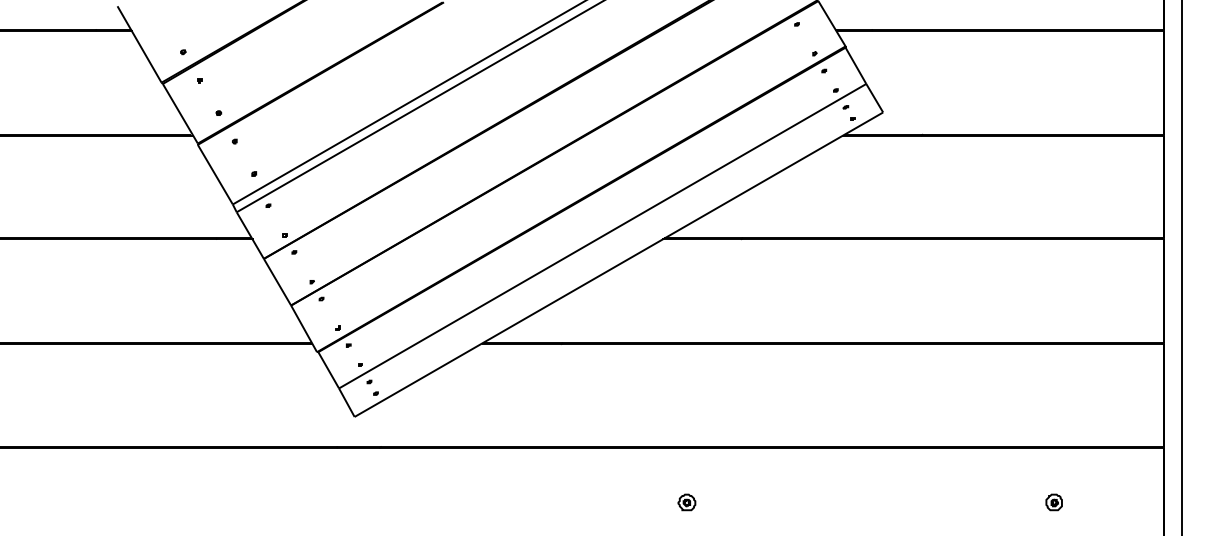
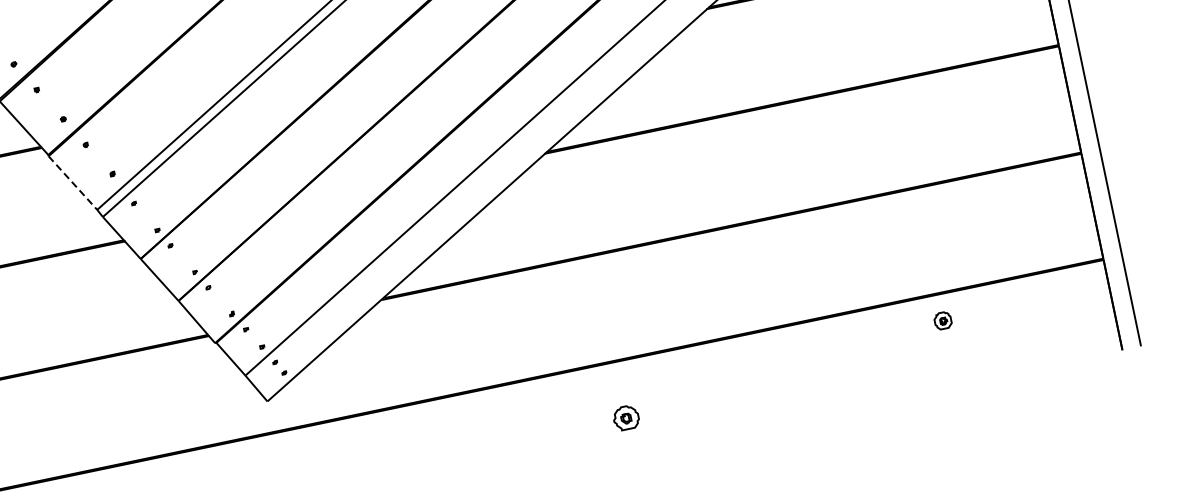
line: (215, 174) -> (73, 182), solid -> dashed
part: (686, 502) -> (625, 418), size x1.4
part: (1053, 502) -> (942, 320), moved

